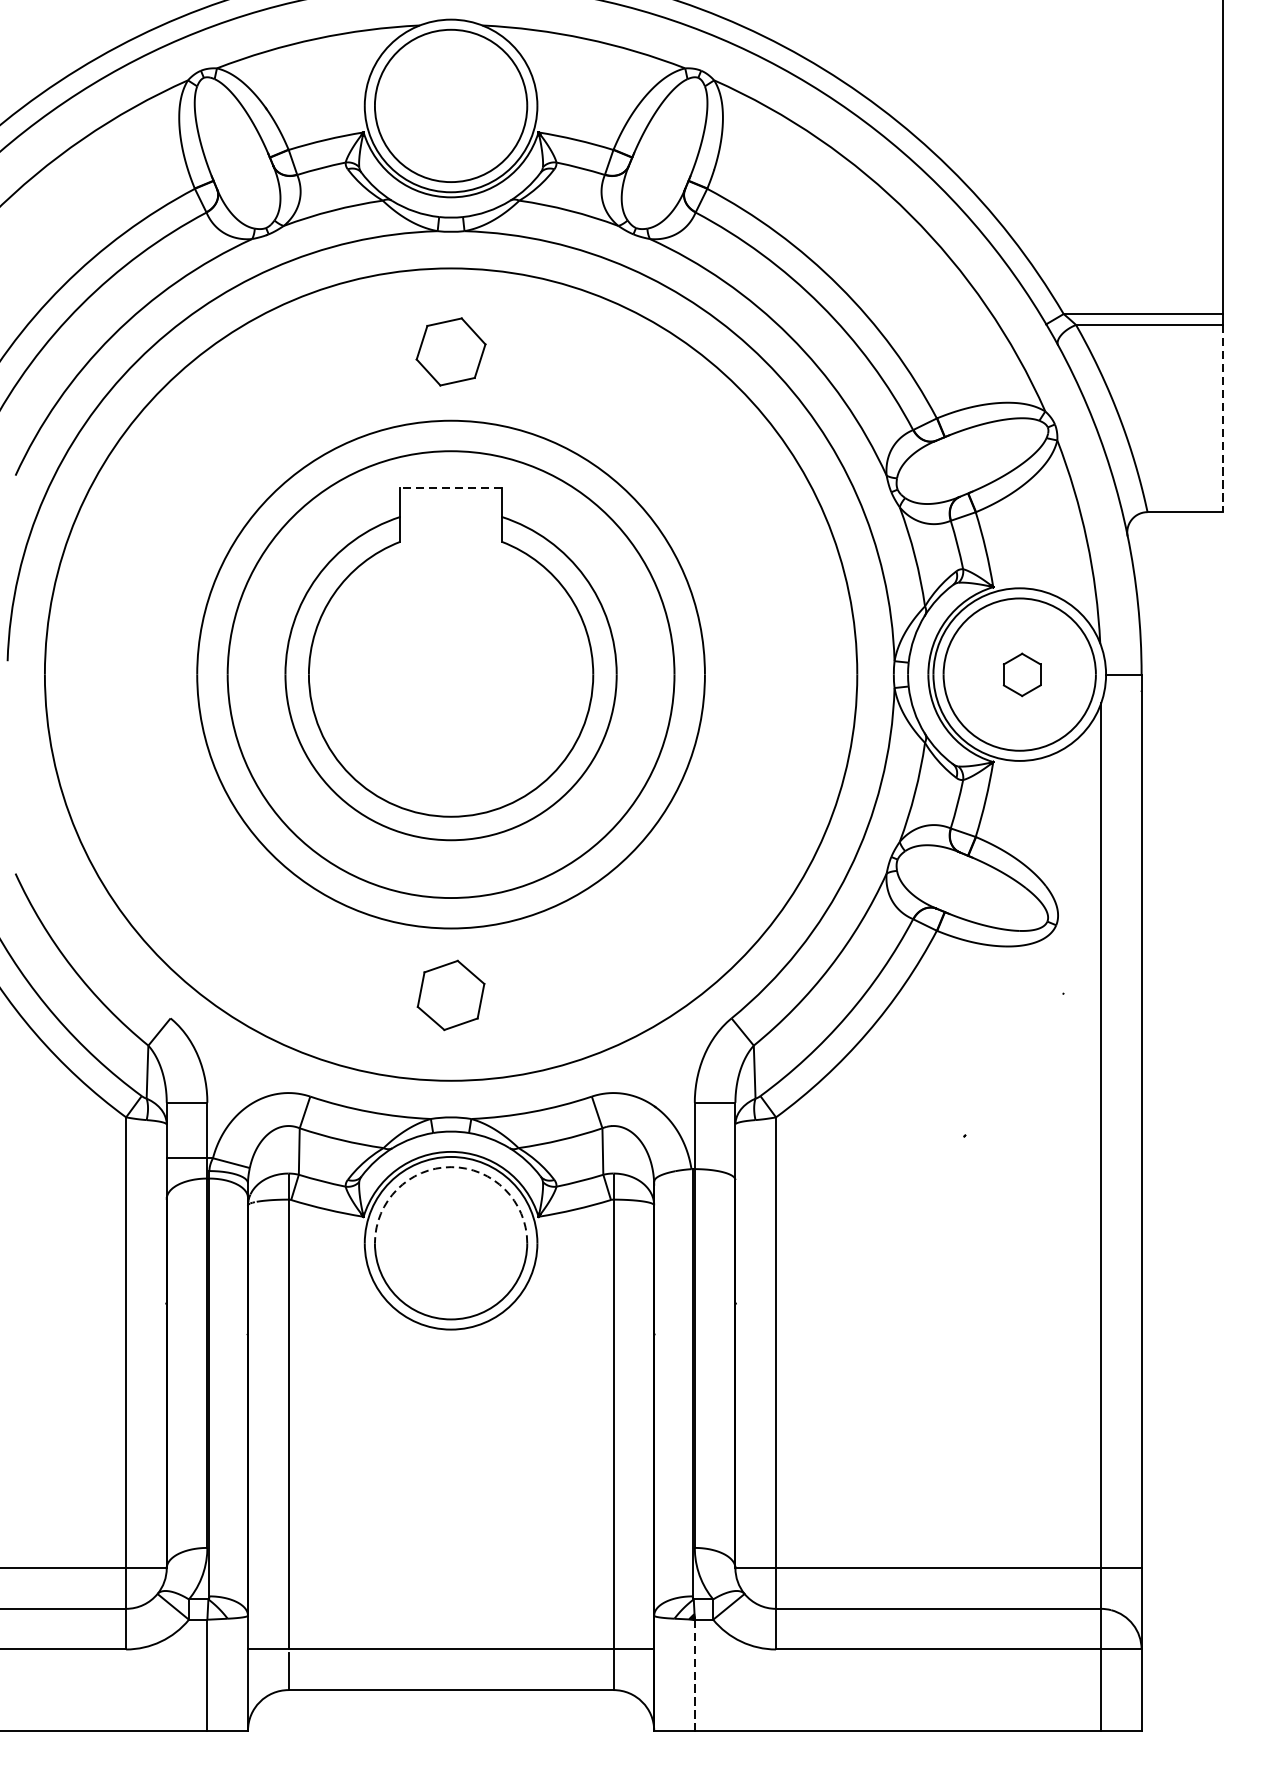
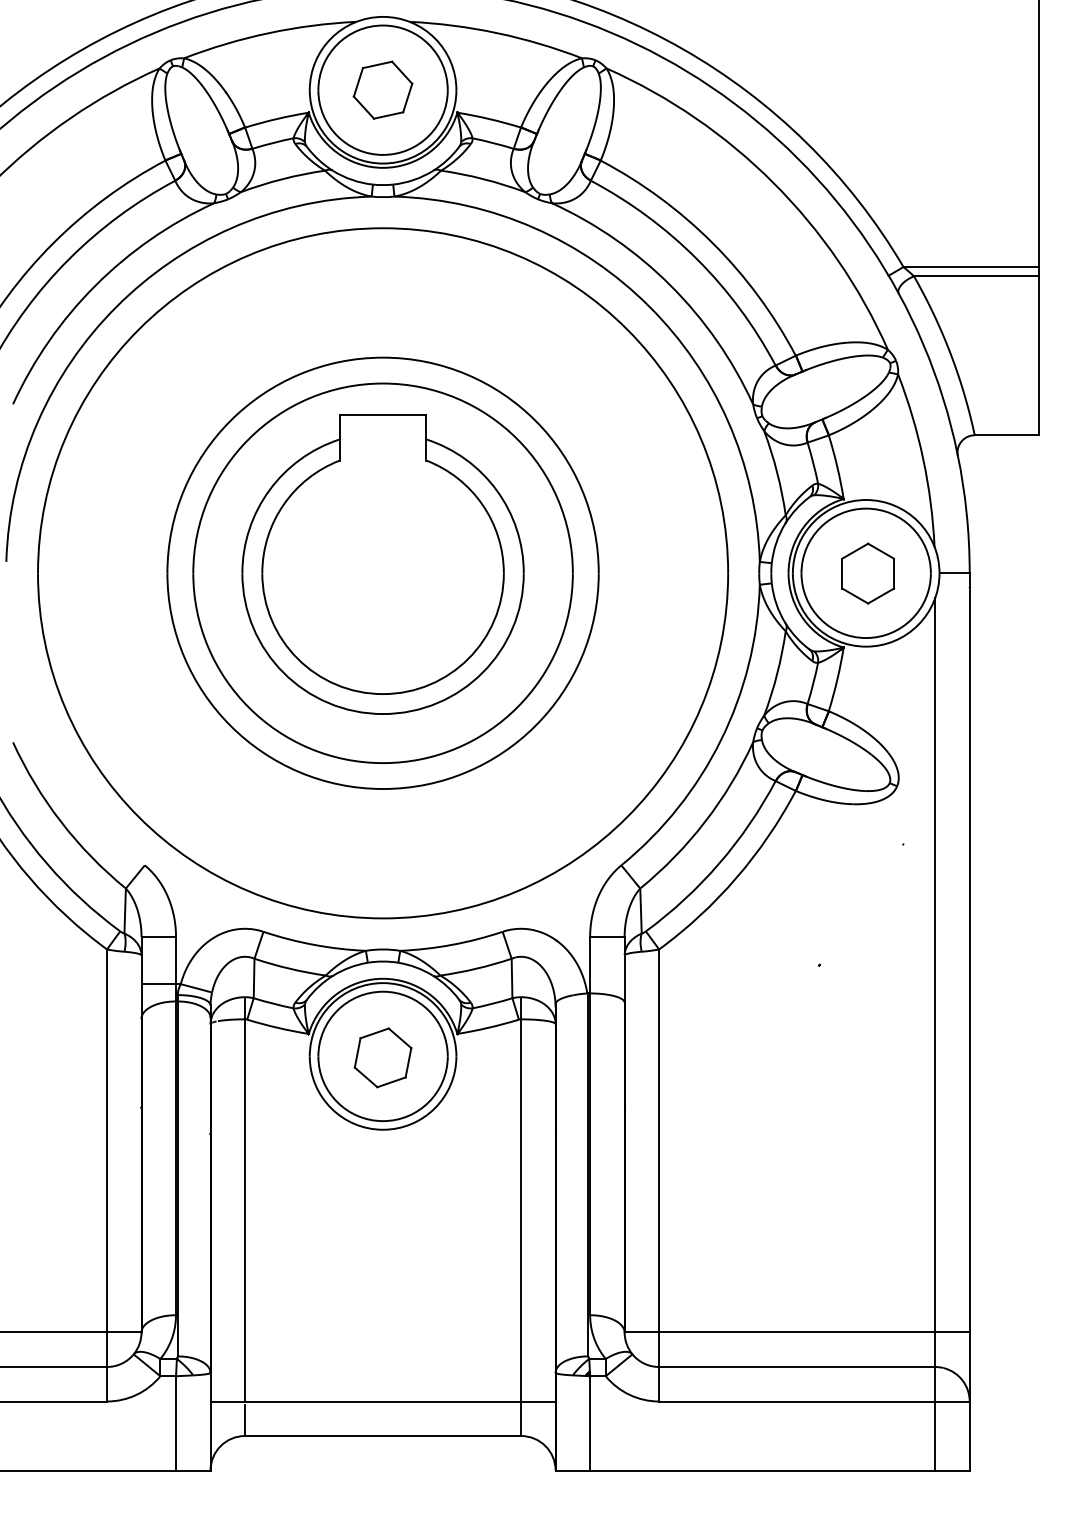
part: (450, 351) -> (382, 89), moved
line: (1222, 419) -> (1038, 356), dashed -> solid
line: (450, 487) -> (382, 414), dashed -> solid
part: (1022, 674) -> (868, 573), size x1.67
part: (450, 994) -> (382, 1057), moved
arc: (451, 1166) -> (383, 991), dashed -> solid
line: (695, 1675) -> (590, 1423), dashed -> solid

